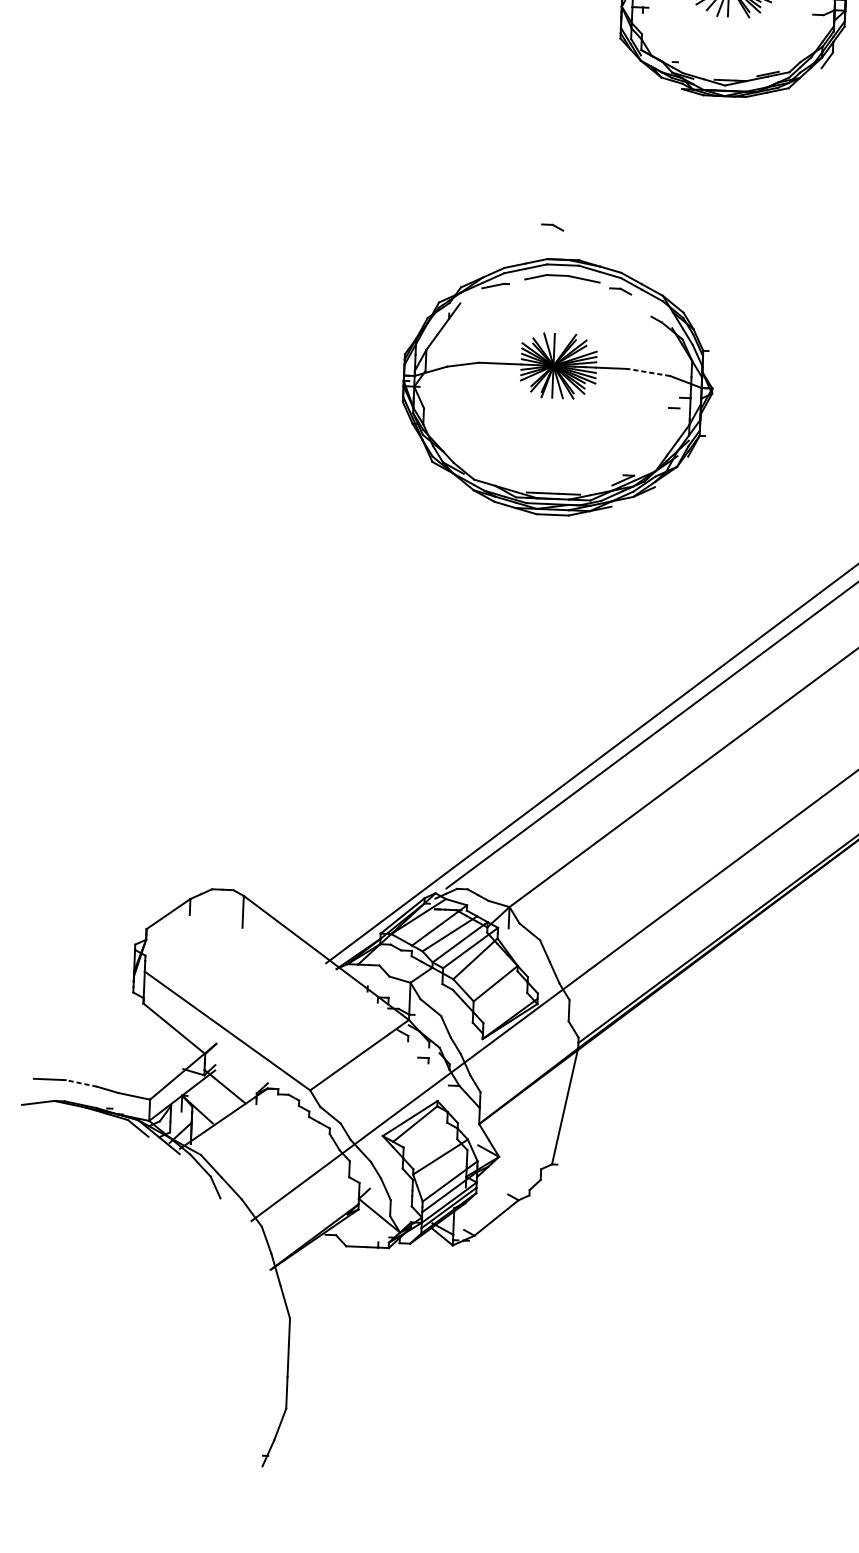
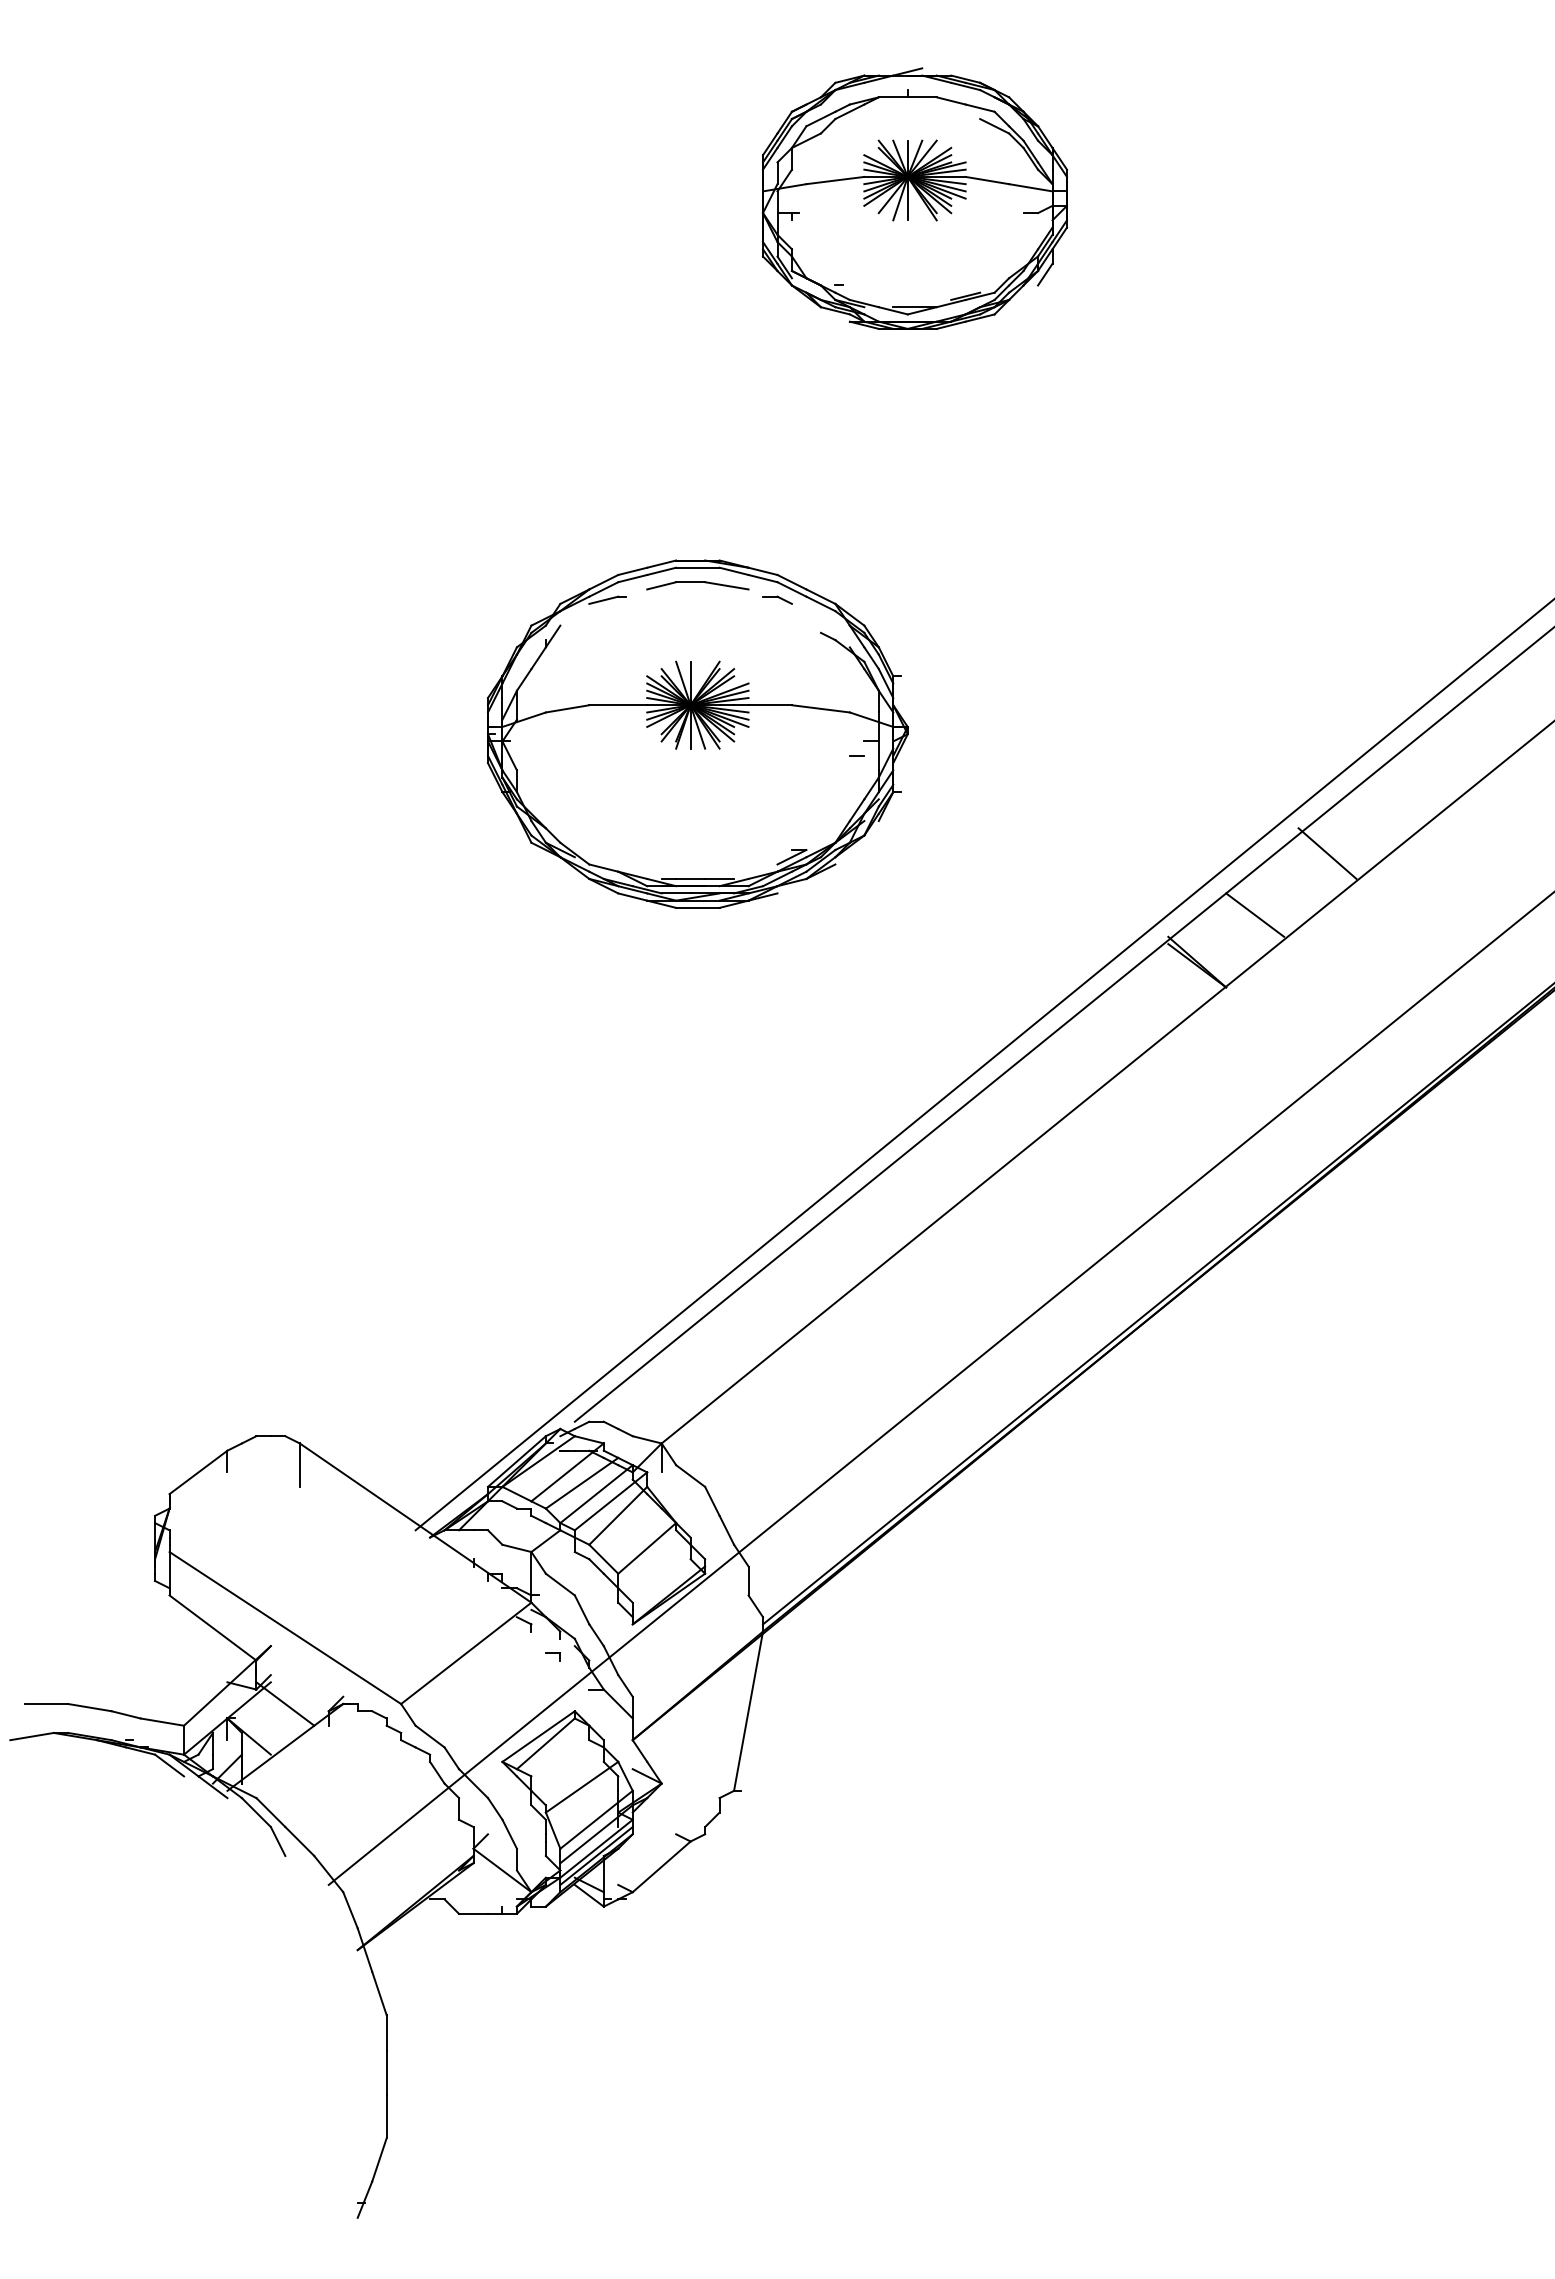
part: (552, 226) -> (681, 516), removed
line: (648, 372) -> (820, 708), dashed -> solid
line: (81, 1083) -> (89, 1707), dashed -> solid

